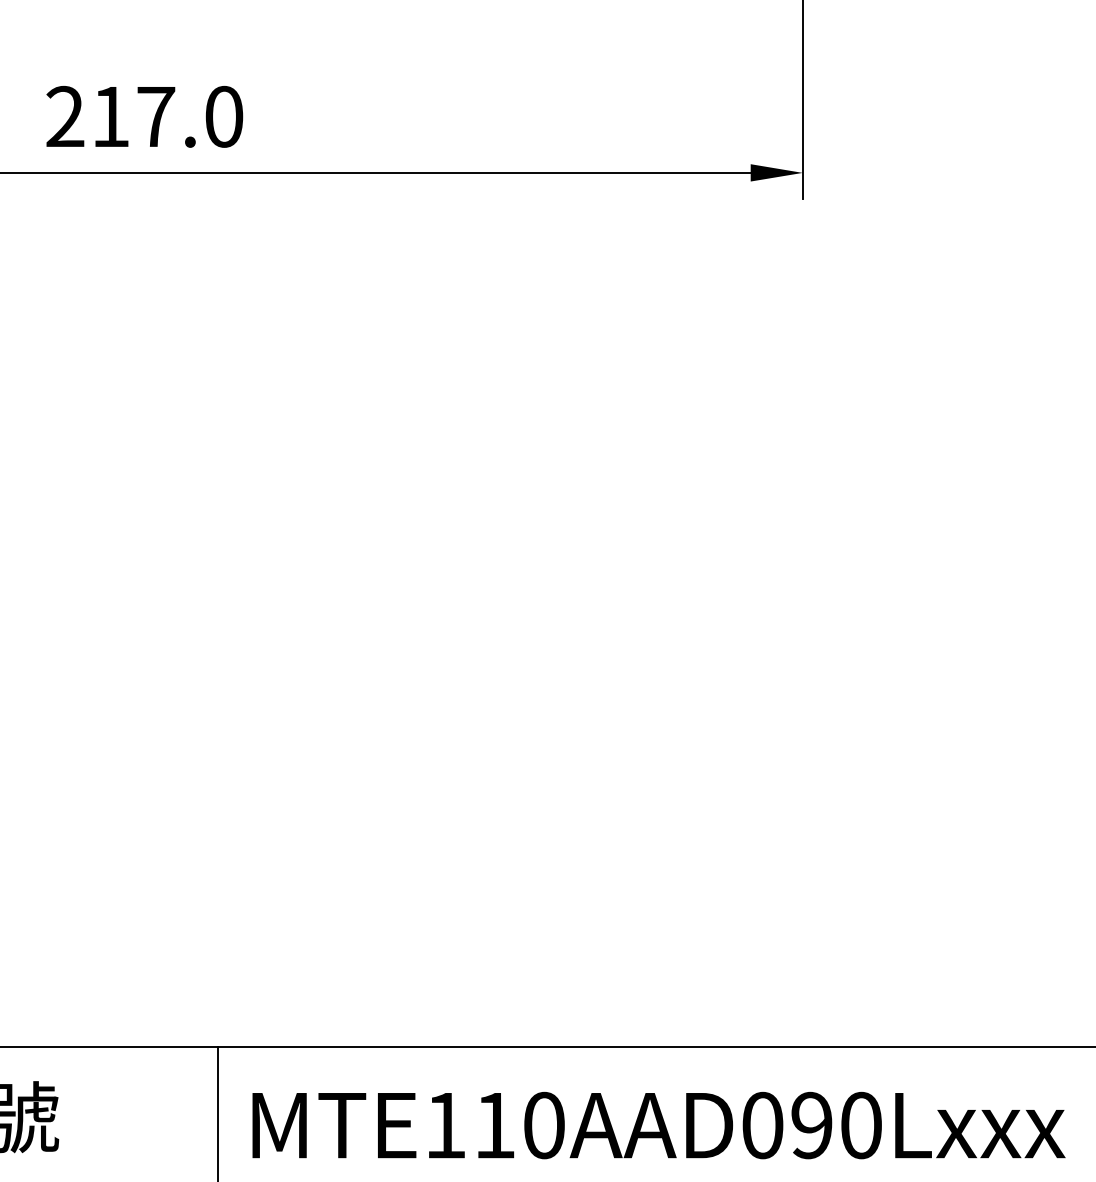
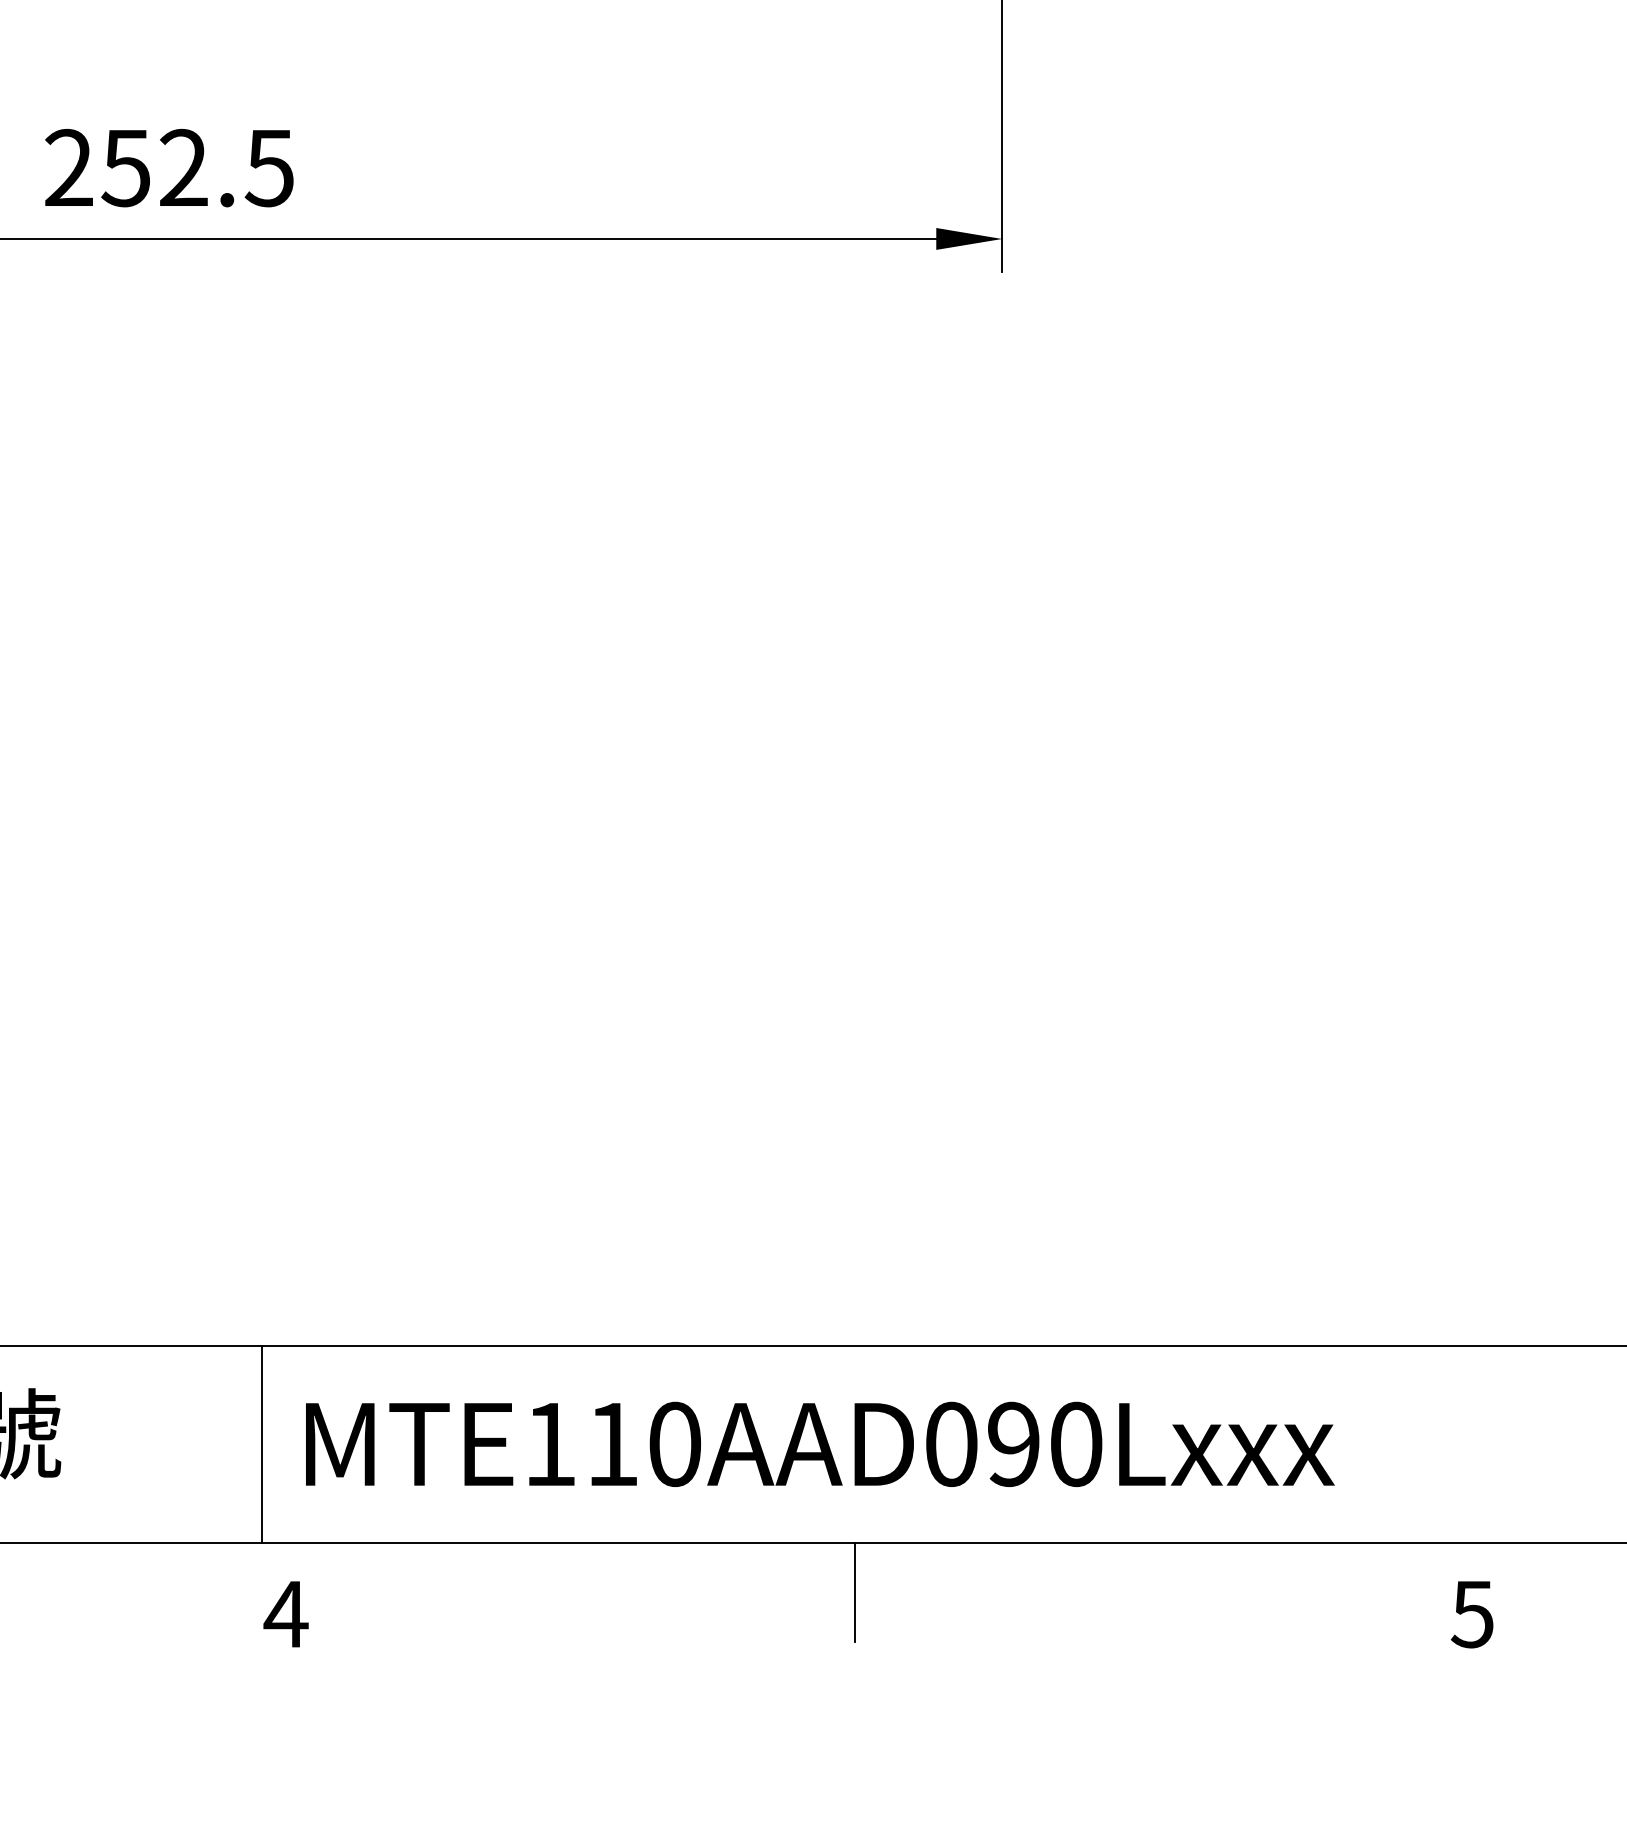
text: (166, 116) -> (197, 167), 217.0 -> 252.5

